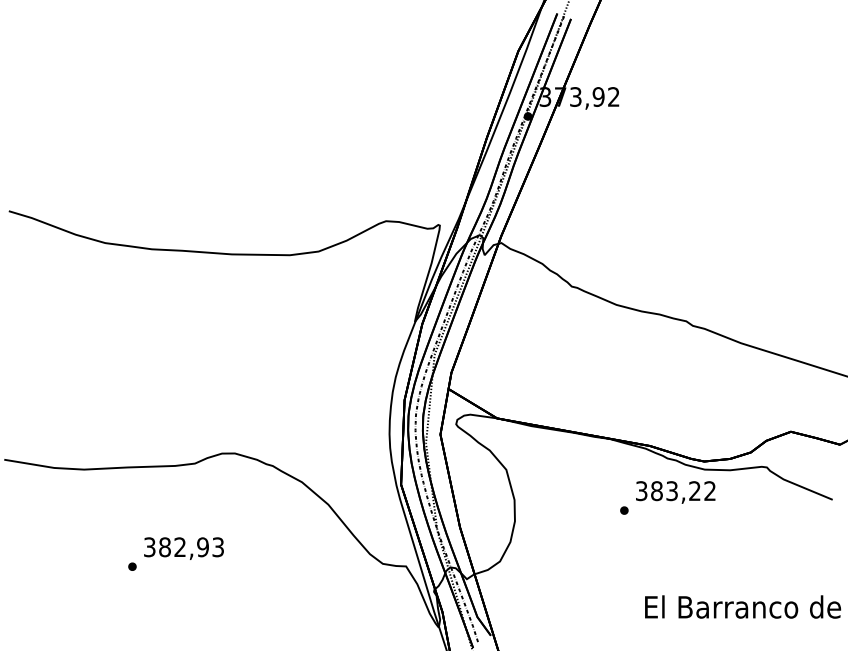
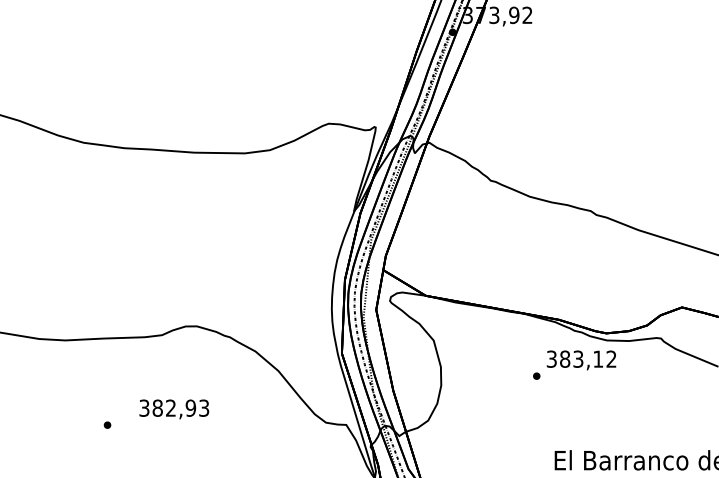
text: (694, 490) -> (597, 358), 383,22 -> 383,12
text: (183, 548) -> (173, 409), moved

